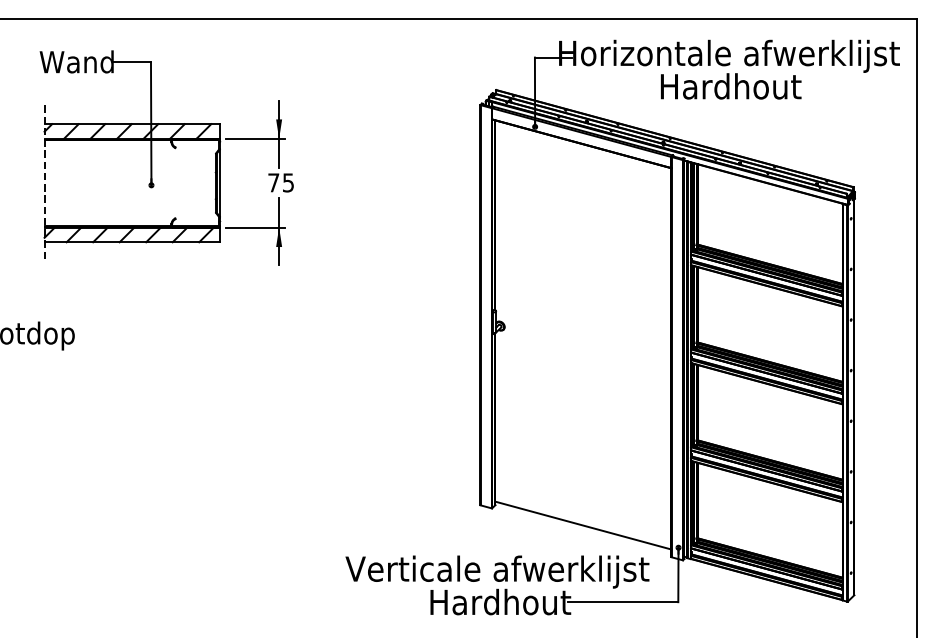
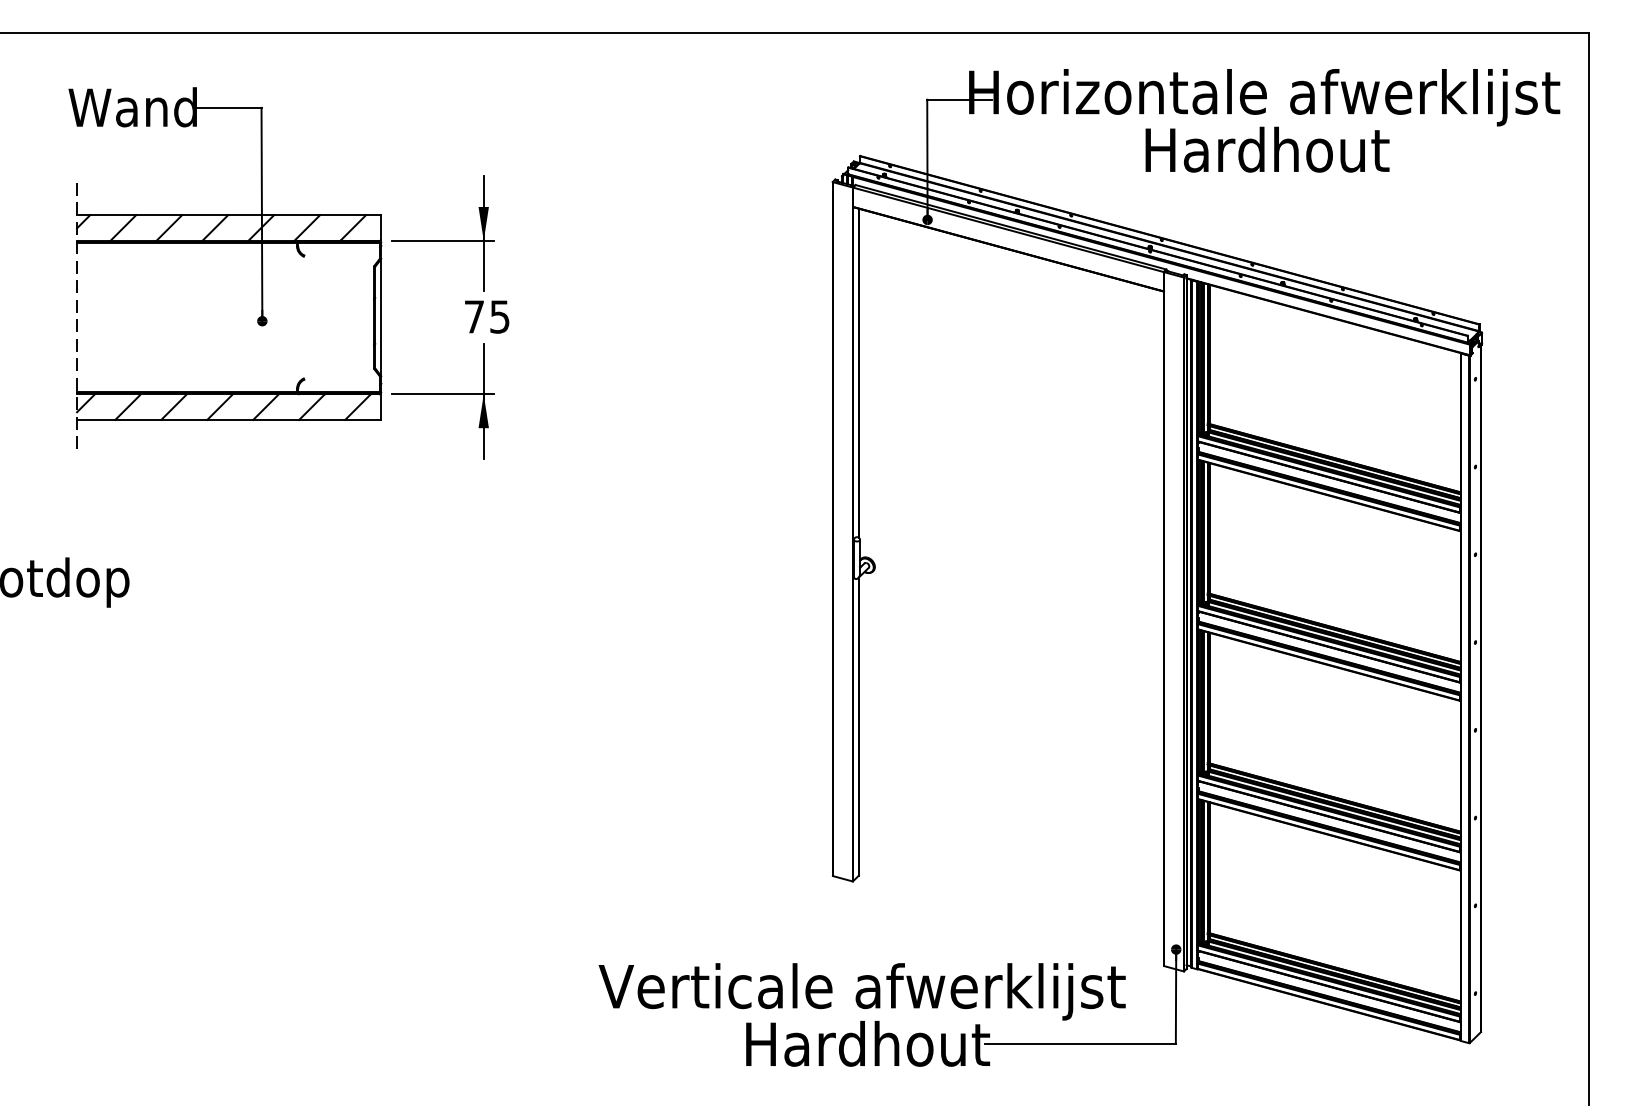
line: (583, 525) -> (1011, 911), removed

